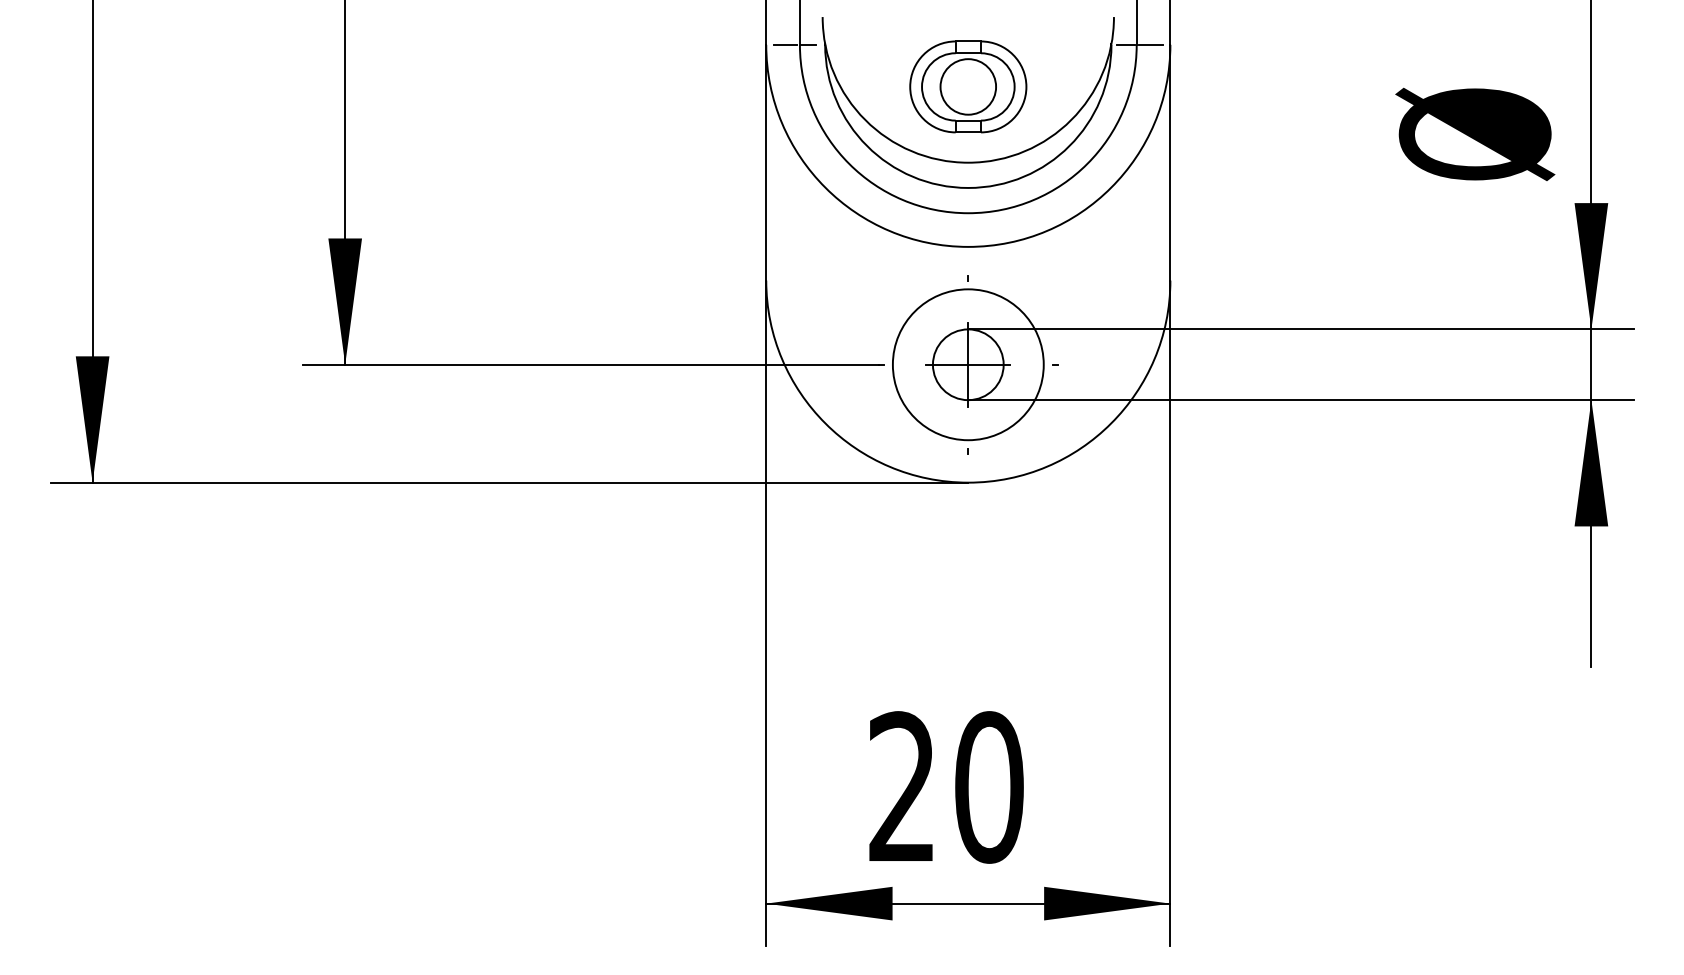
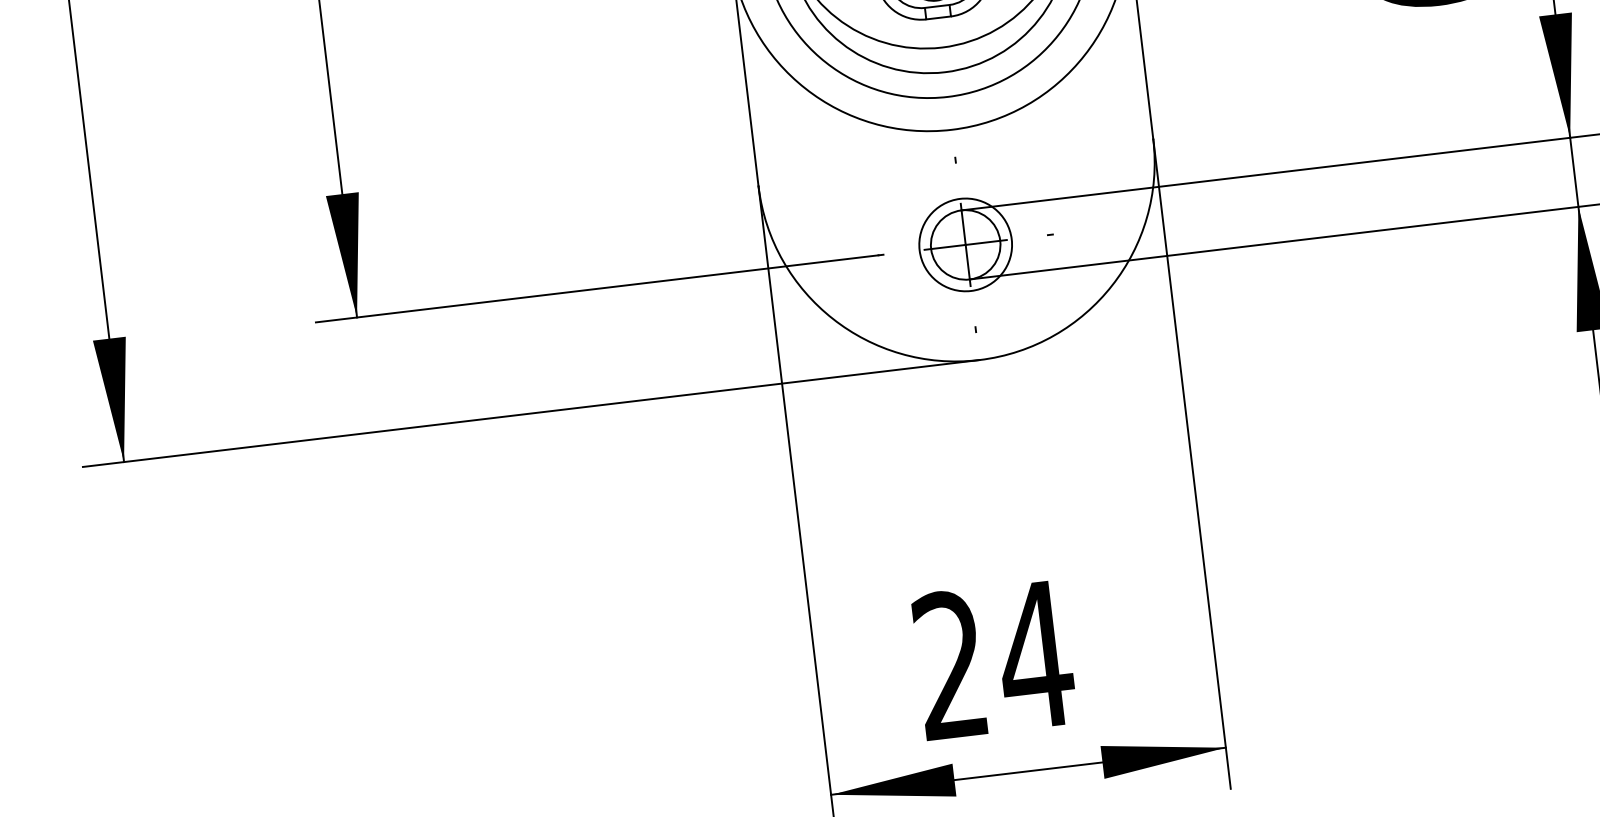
circle: (968, 364) -> (965, 244), size x0.62
text: (988, 787) -> (1034, 655), 20 -> 24

